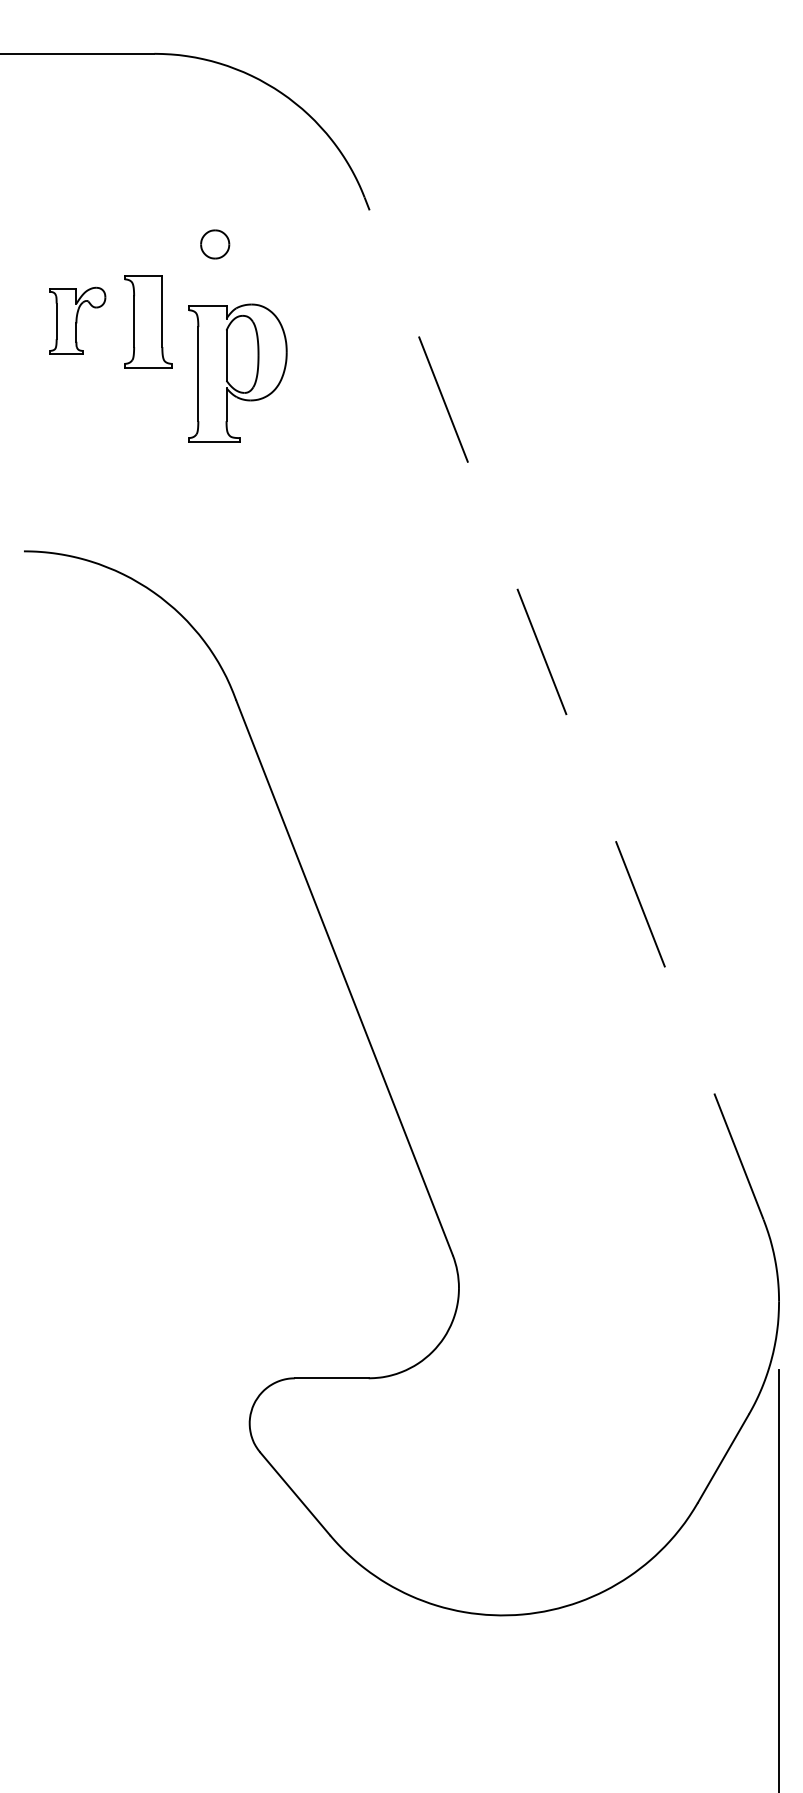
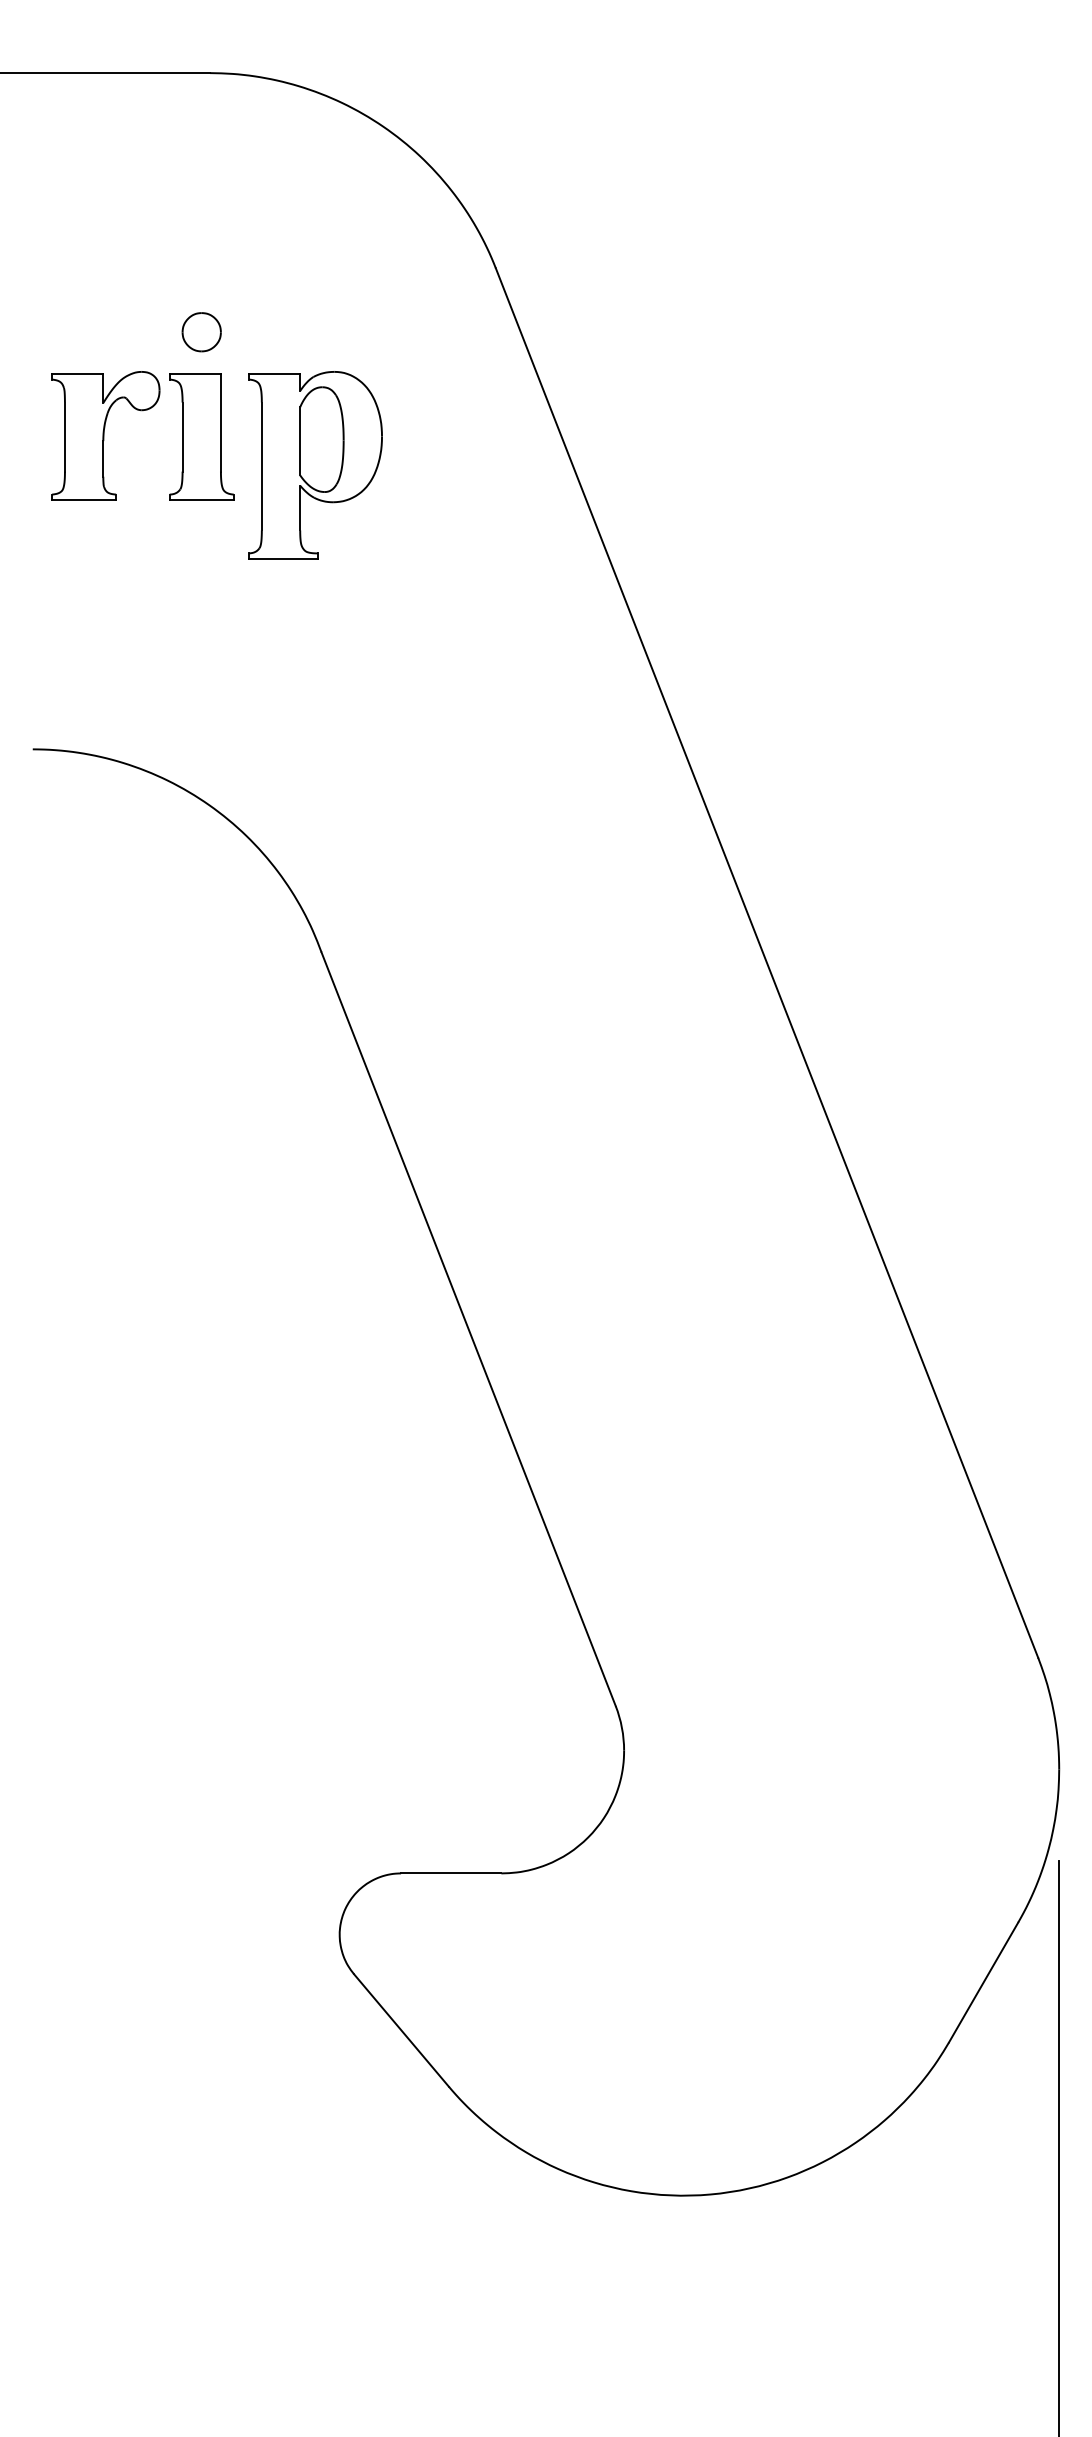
part: (215, 244) -> (201, 332), moved
part: (77, 320) -> (105, 435), size x1.43
part: (237, 373) -> (315, 465), moved
line: (564, 708) -> (767, 963), dashed -> solid

